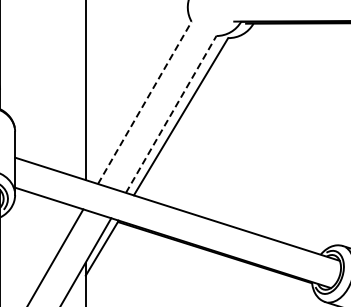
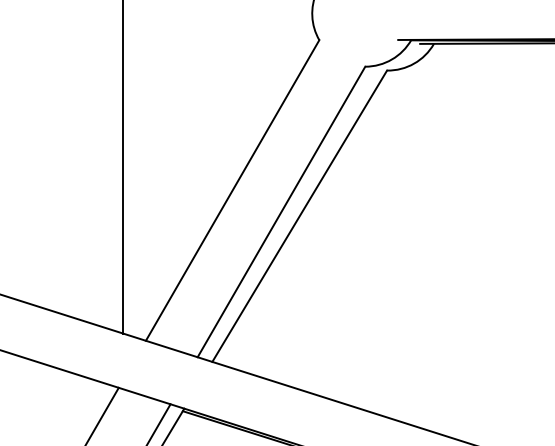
line: (144, 102) -> (232, 189), dashed -> solid
line: (171, 114) -> (282, 212), dashed -> solid

